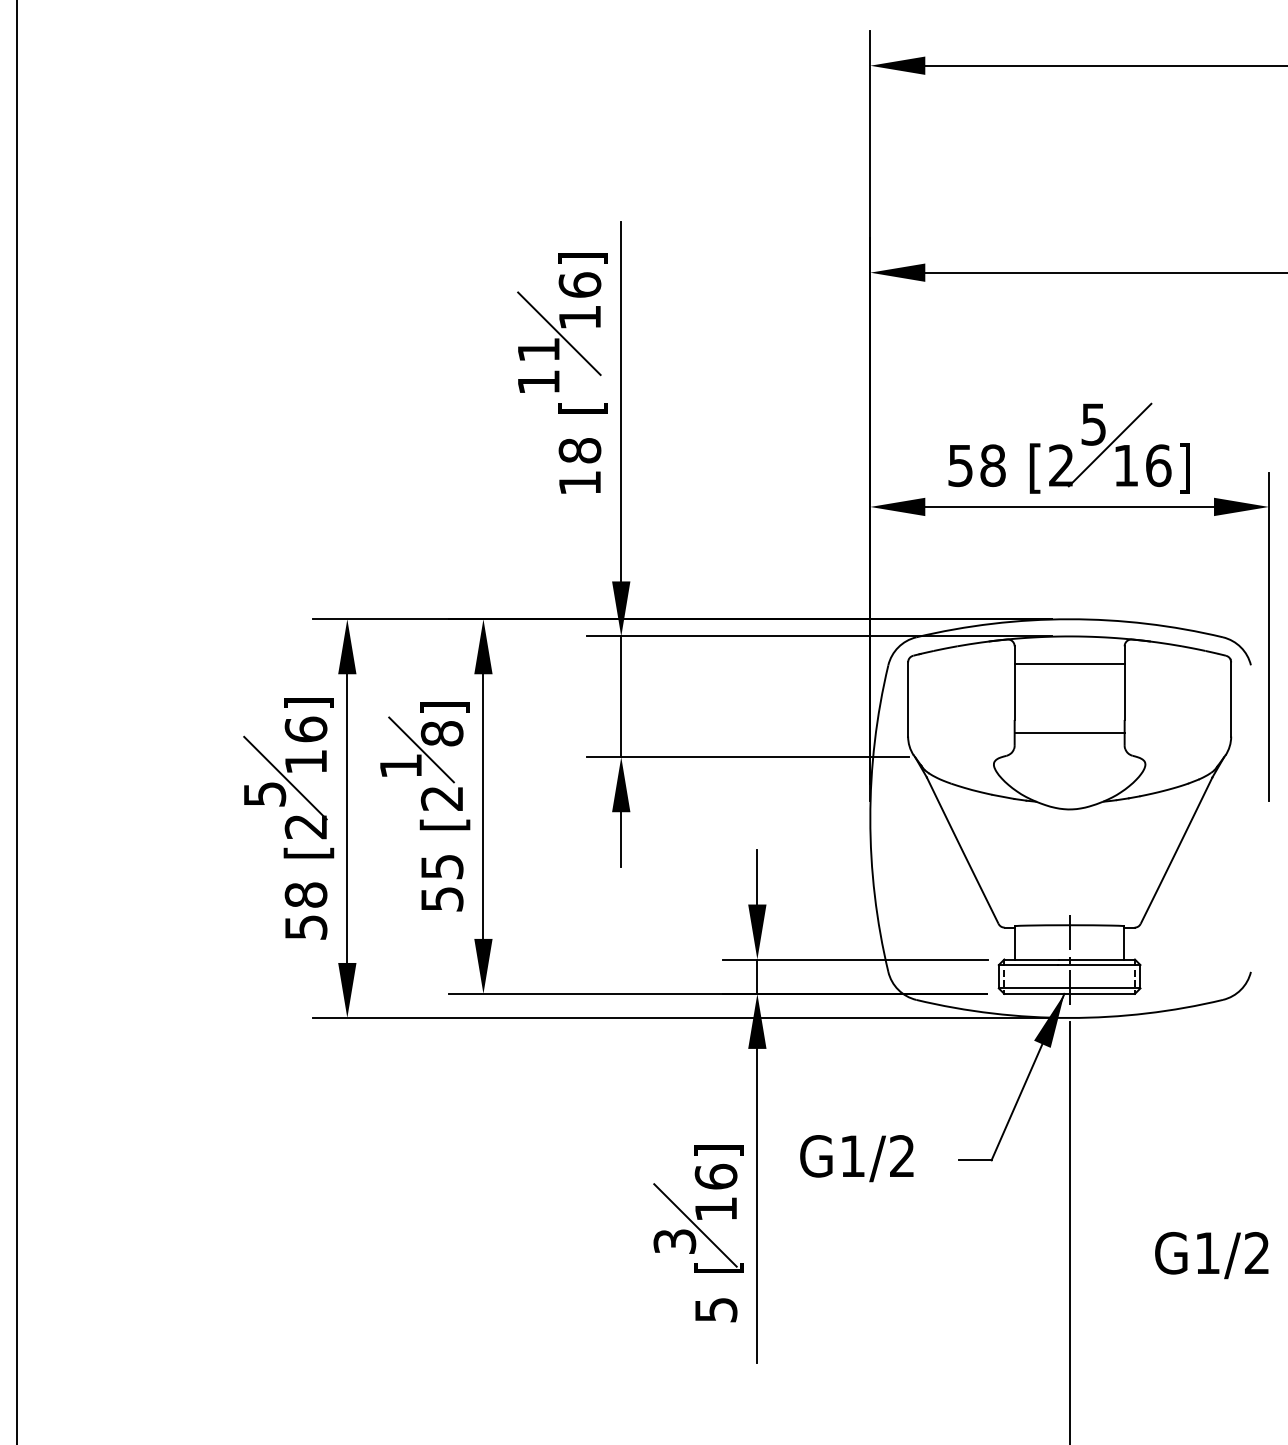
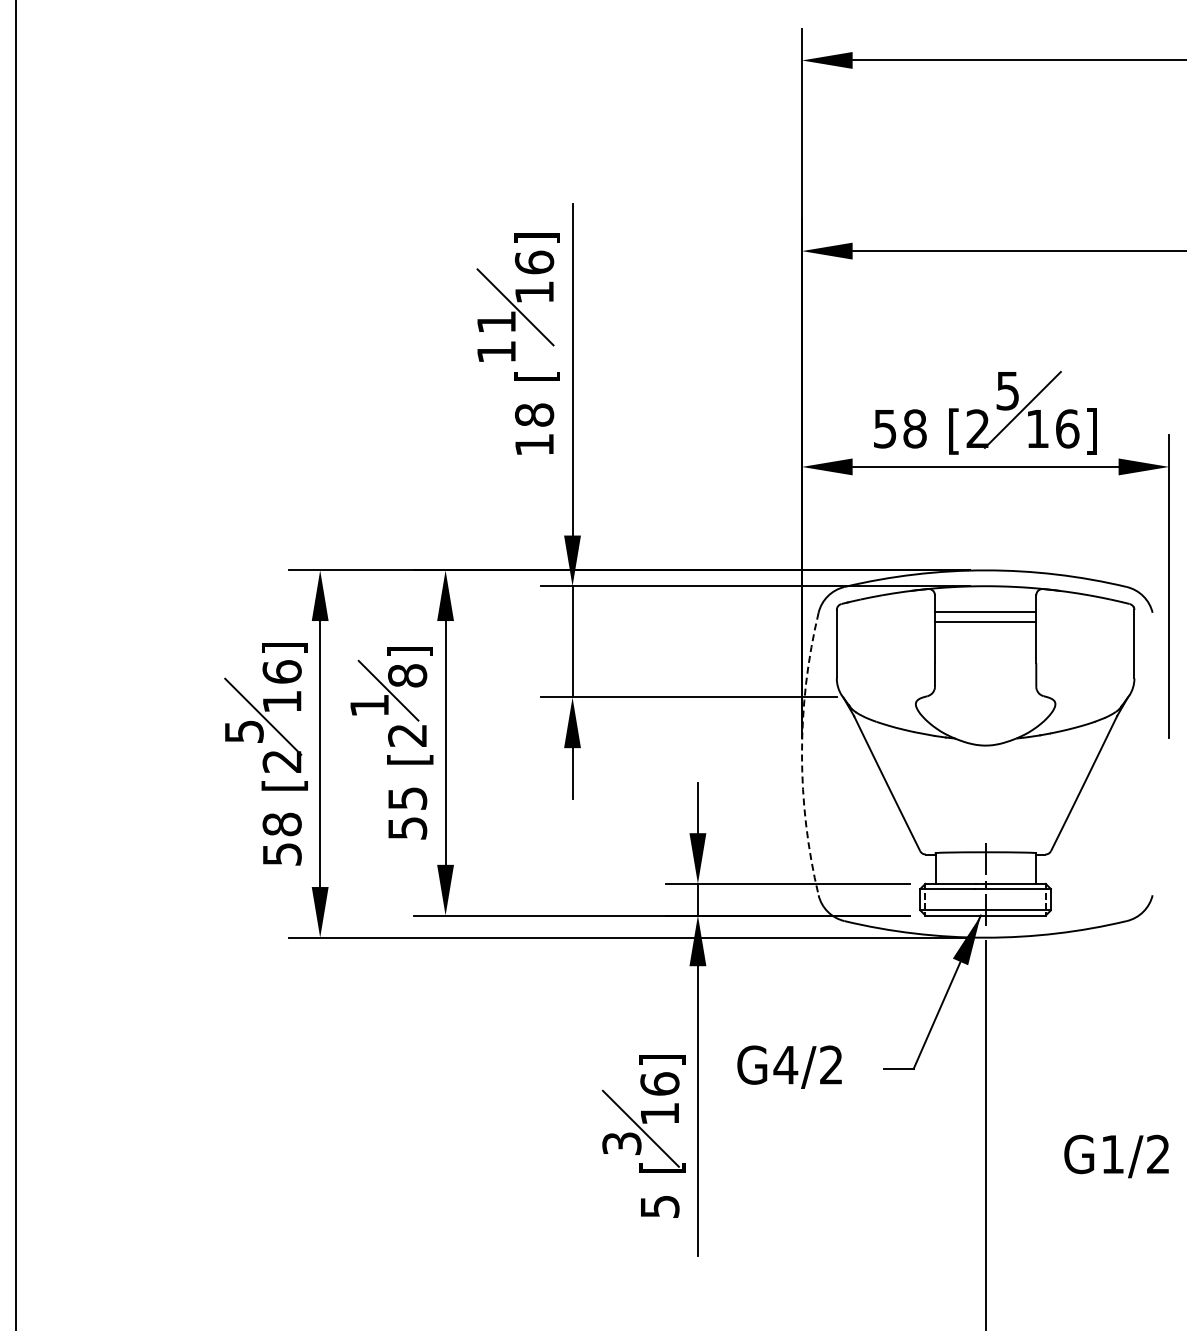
line: (1069, 732) -> (985, 621), moved
arc: (869, 819) -> (801, 754), solid -> dashed
text: (852, 1156) -> (785, 1065), G1/2 -> G4/2

